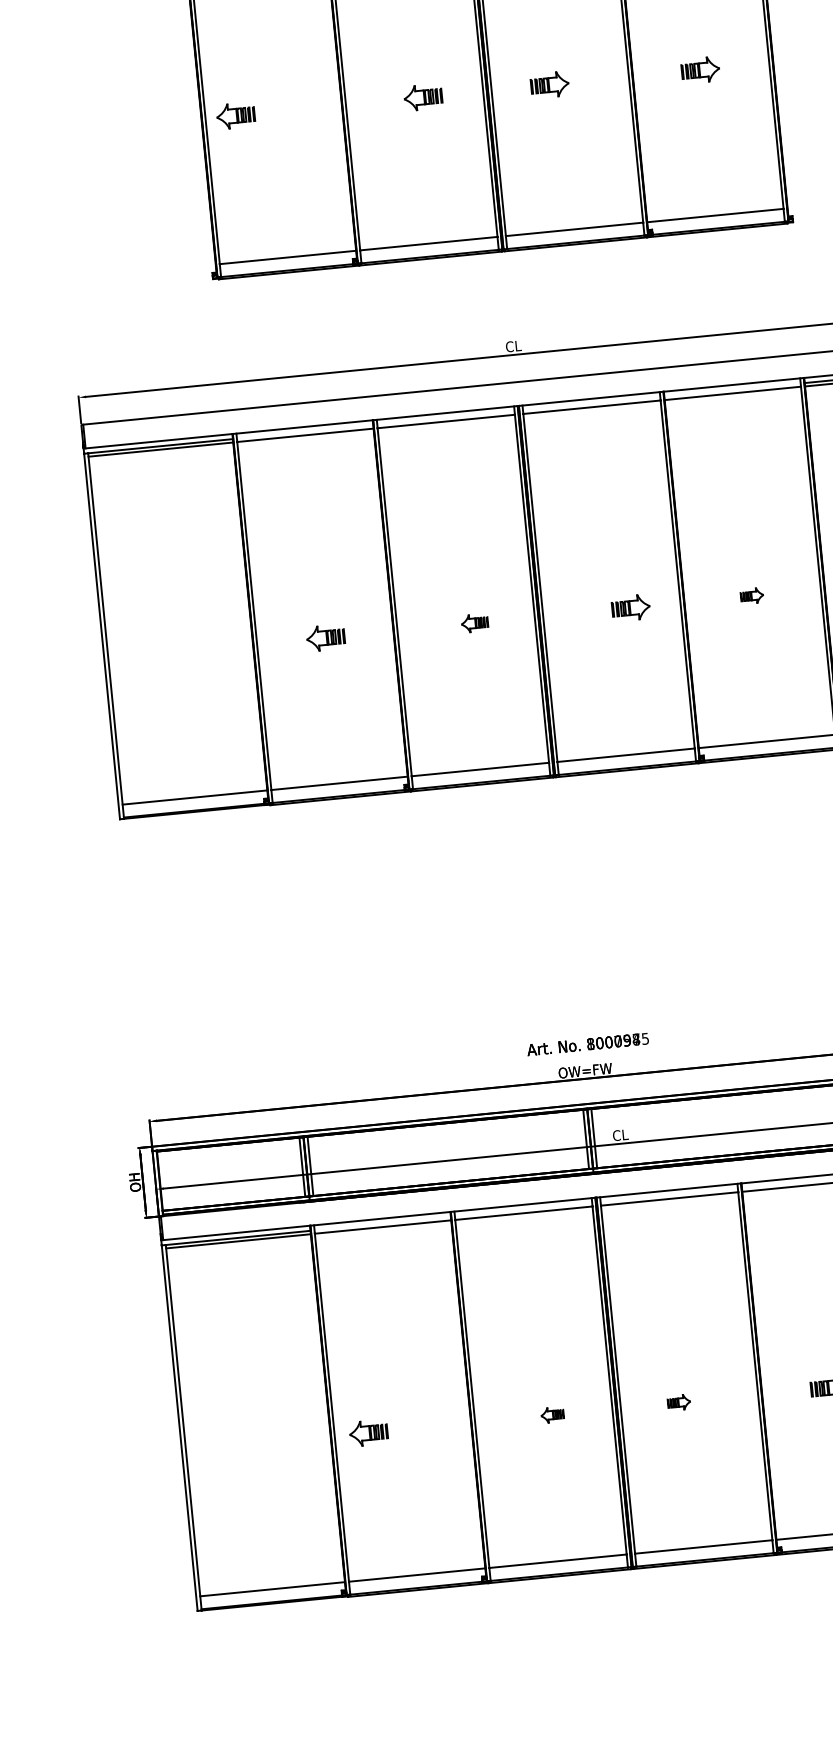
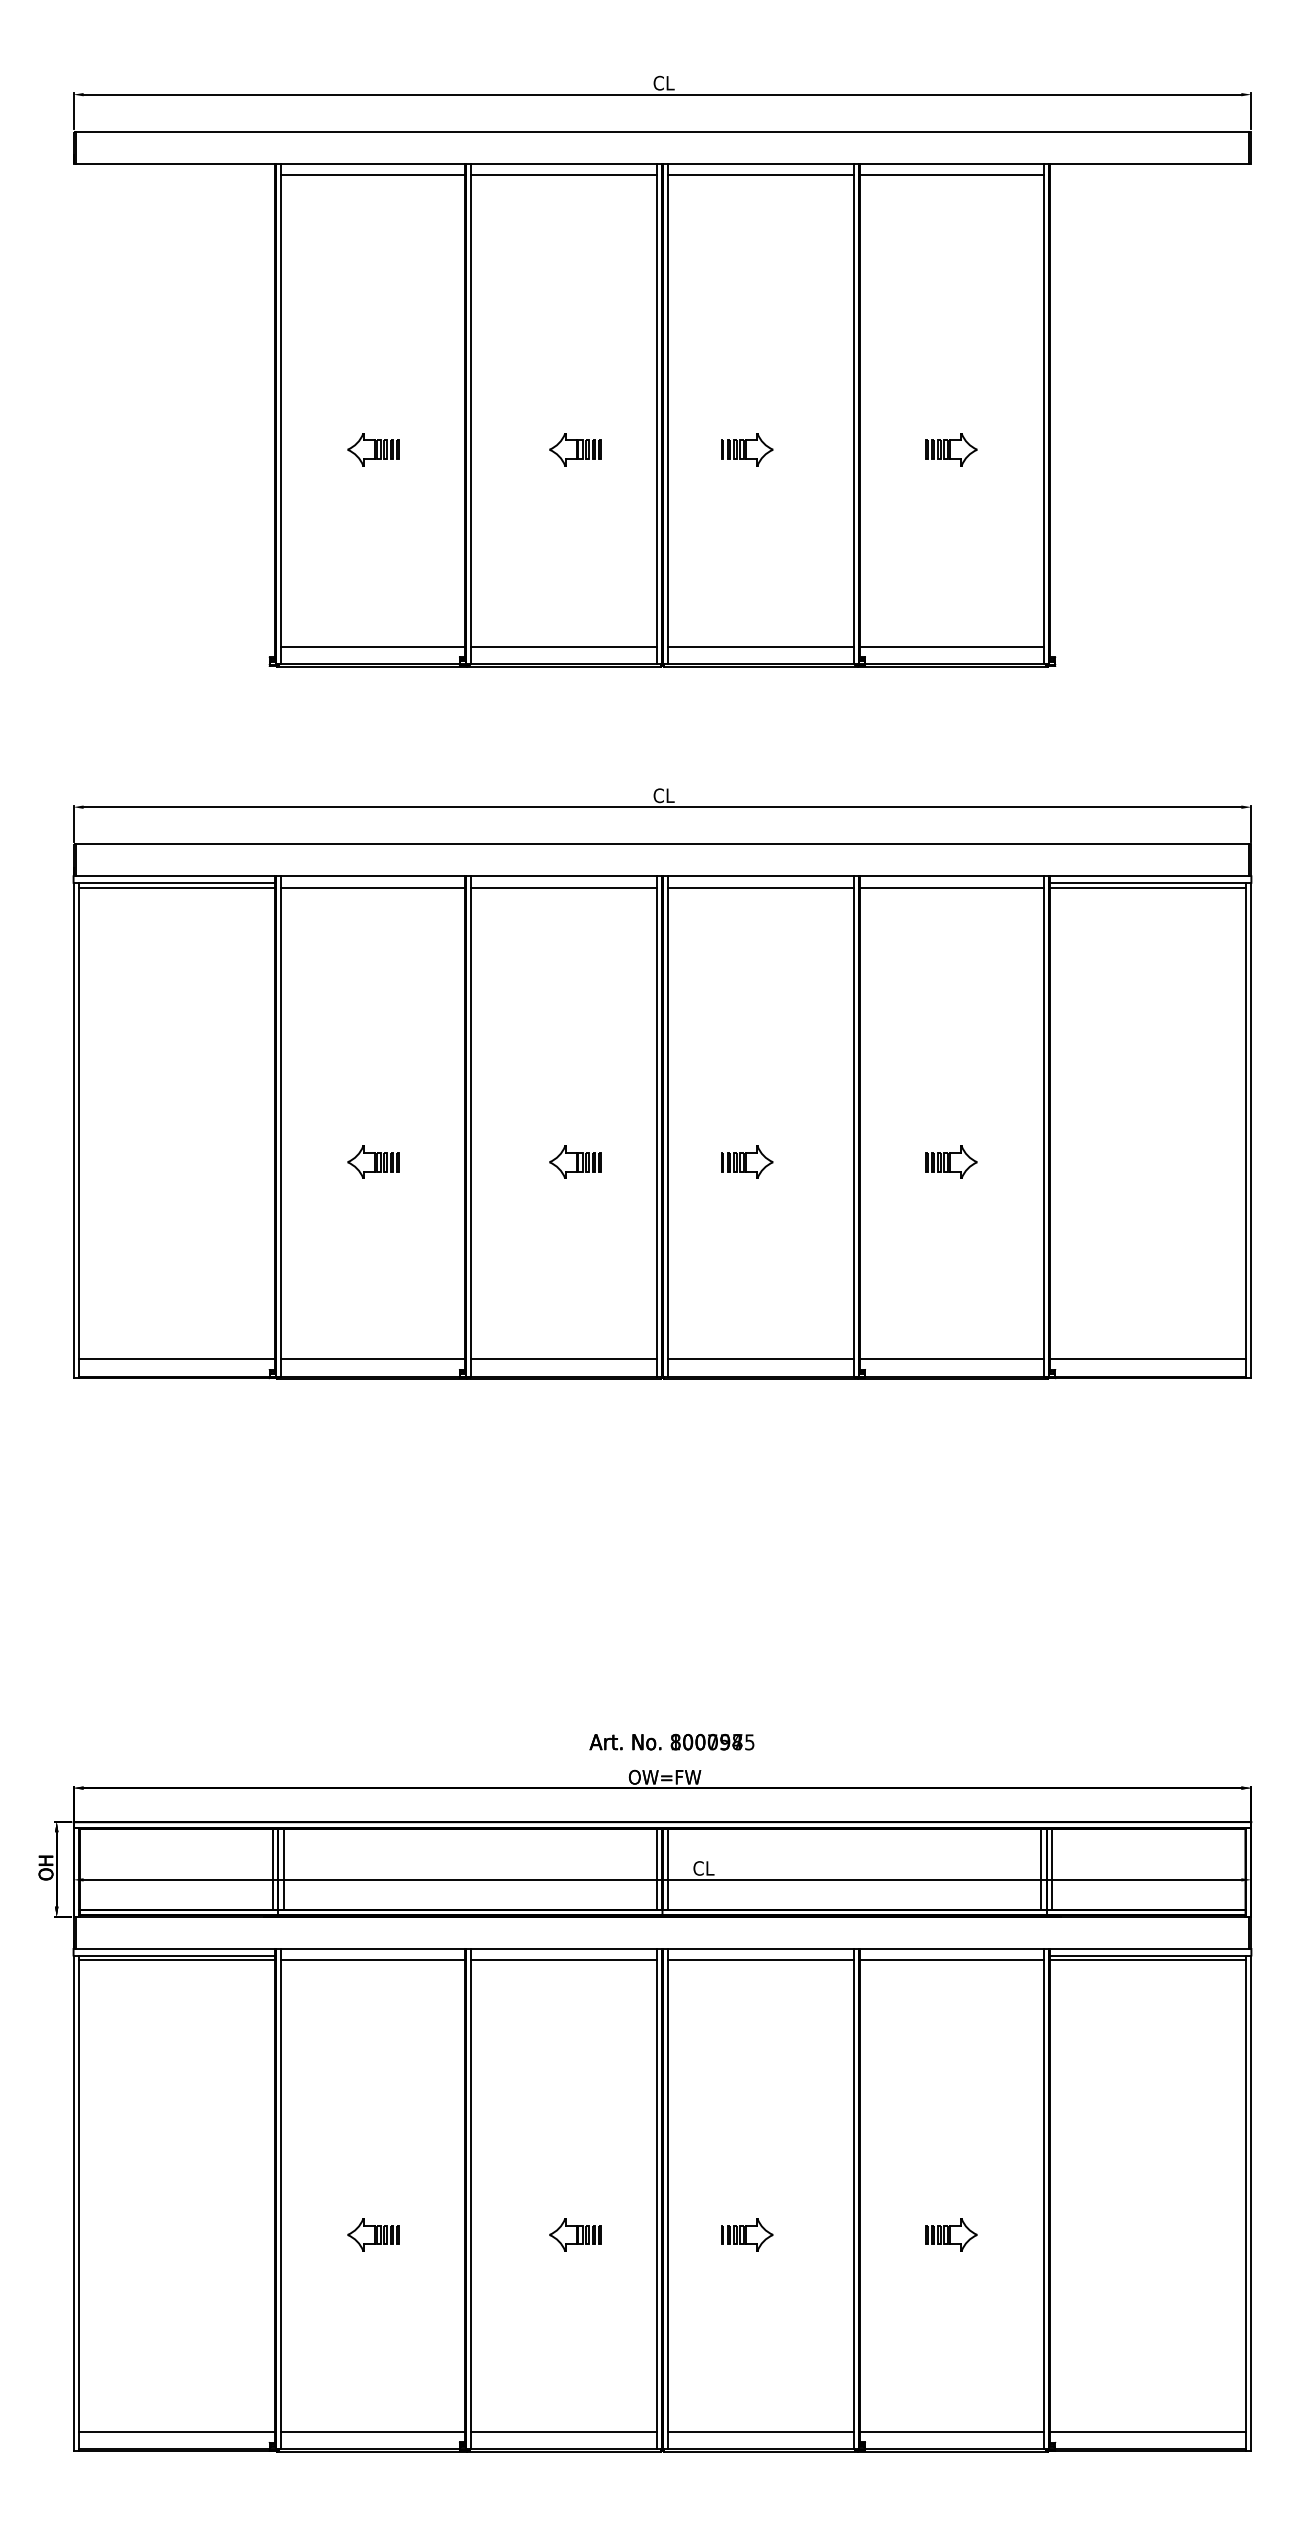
part: (235, 115) -> (373, 449), moved
part: (752, 595) -> (951, 1161), size x1.67
part: (631, 607) -> (747, 1161), moved
part: (474, 622) -> (575, 1161), size x1.43
part: (679, 1402) -> (747, 2234), size x1.67
part: (552, 1414) -> (575, 2234), size x1.67
part: (368, 1432) -> (373, 2234), moved

